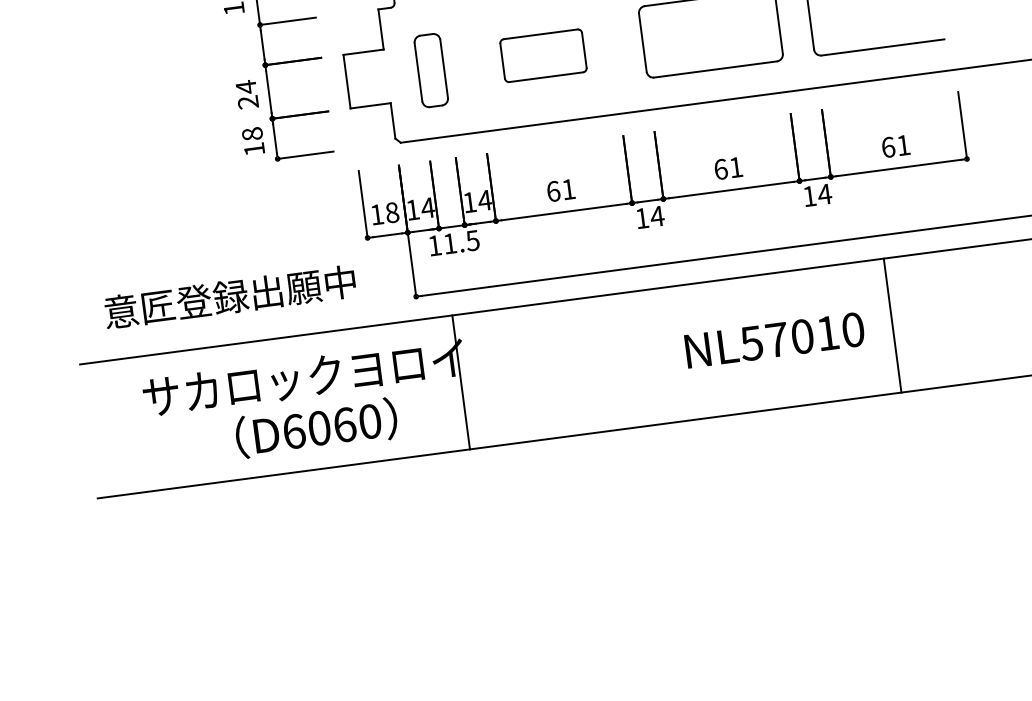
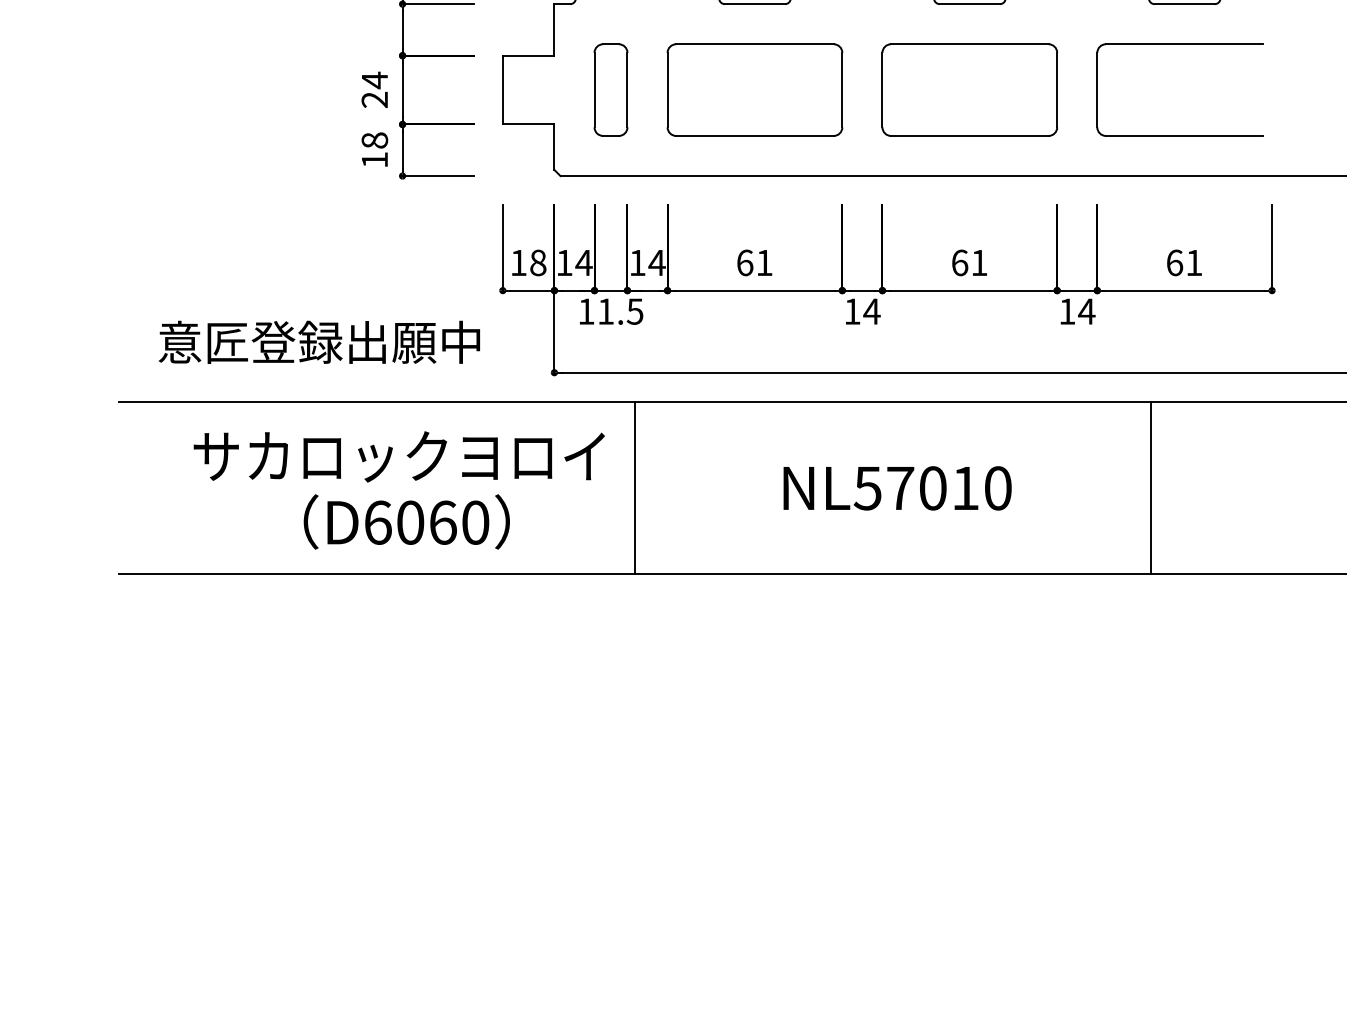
part: (543, 55) -> (754, 89), size x1.67
text: (774, 340) -> (897, 488), moved
line: (460, 382) -> (634, 488), moved

